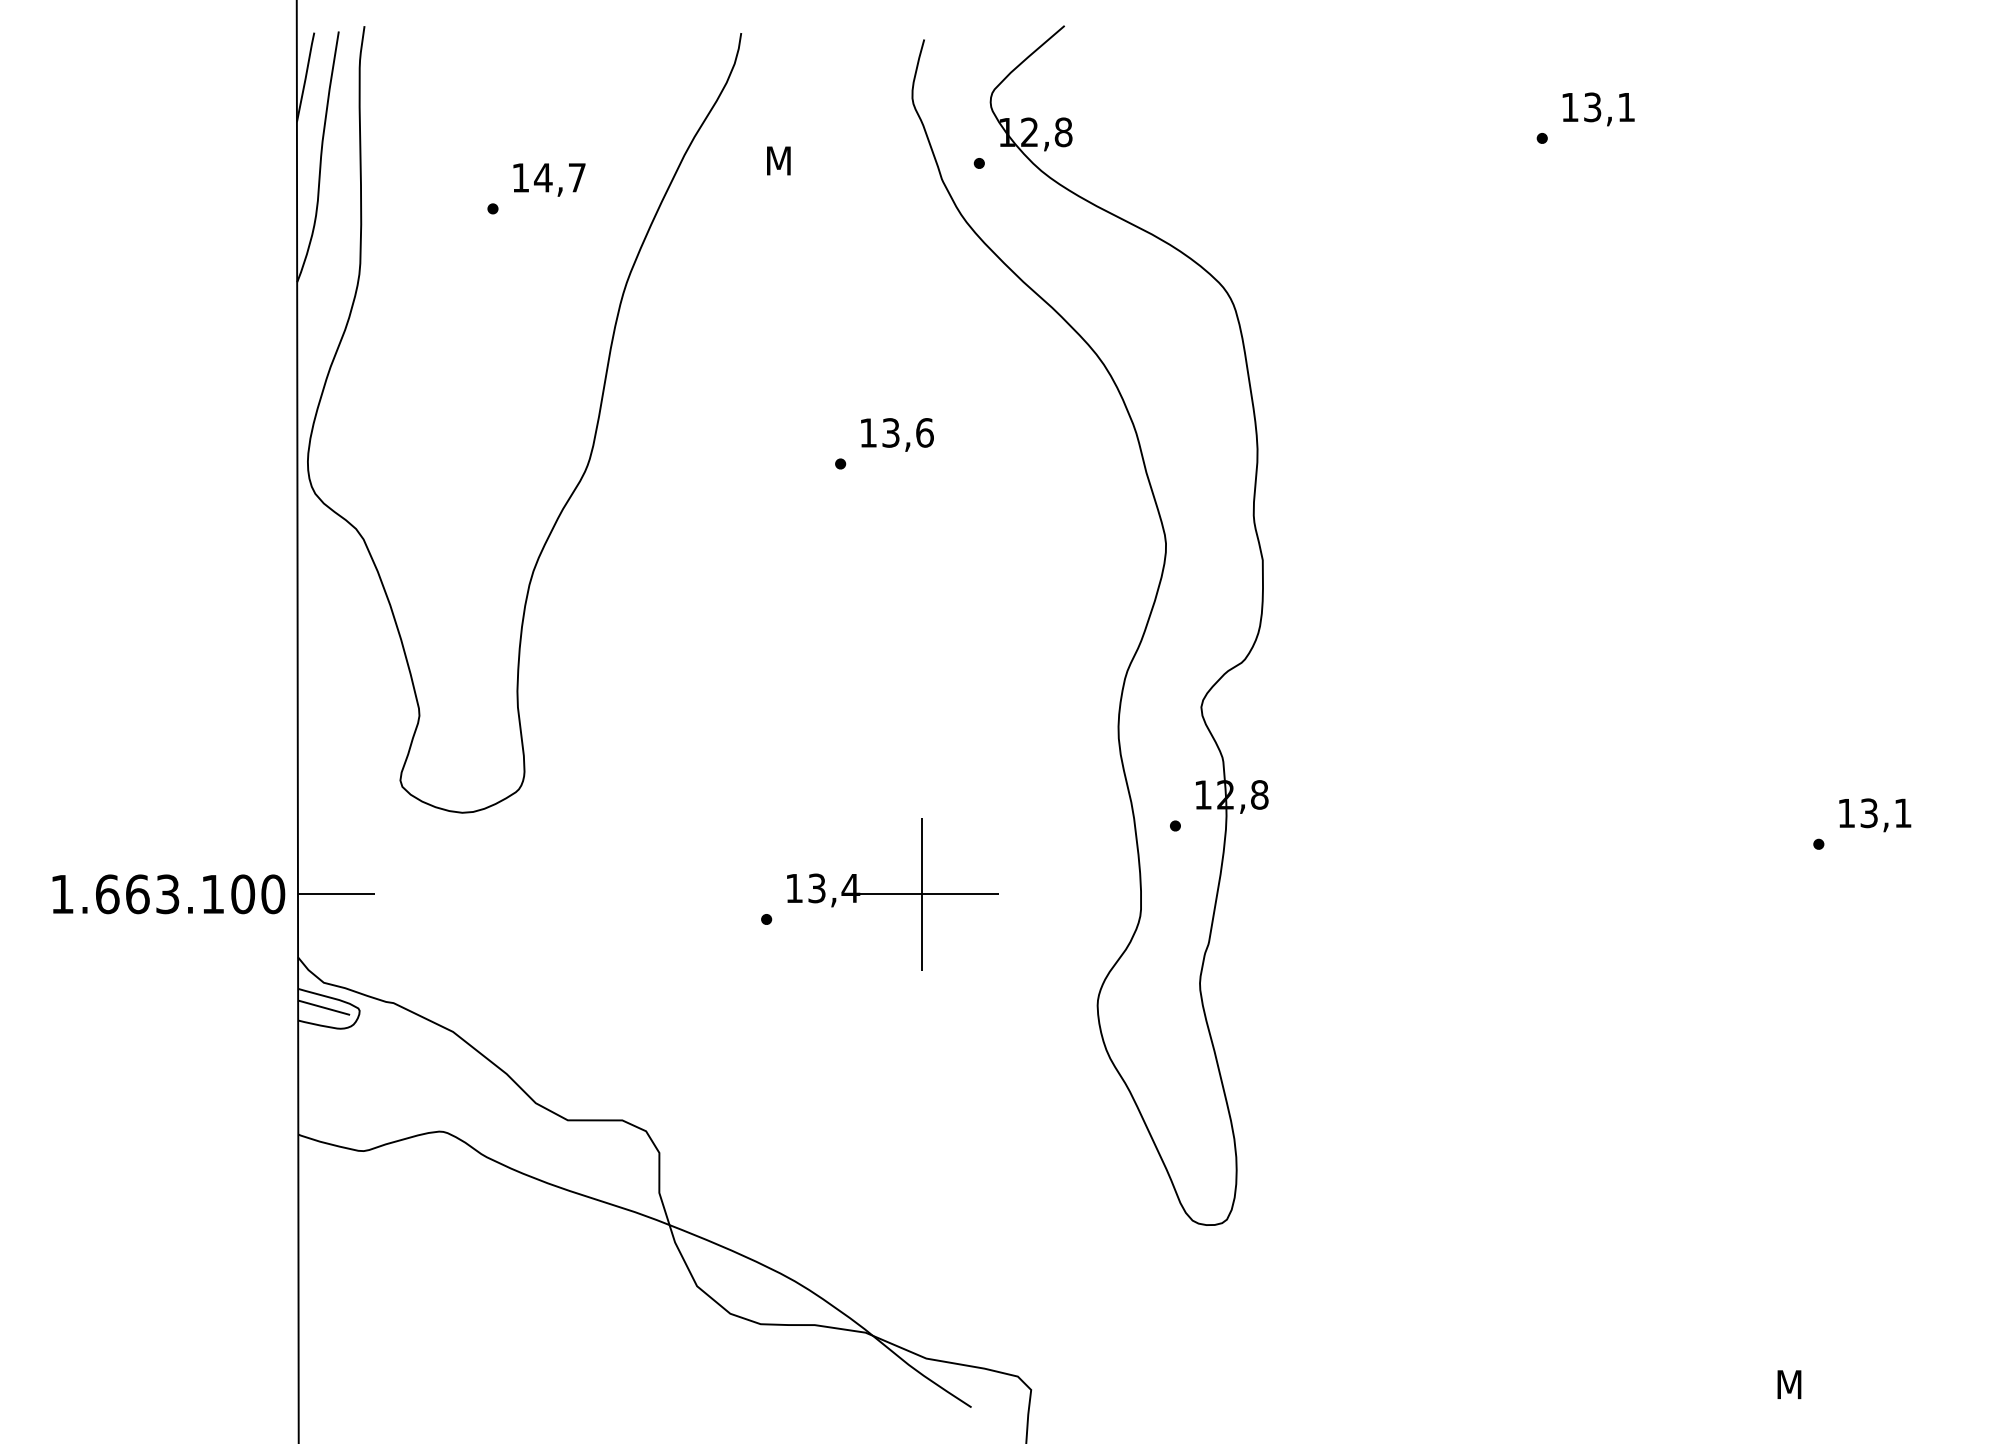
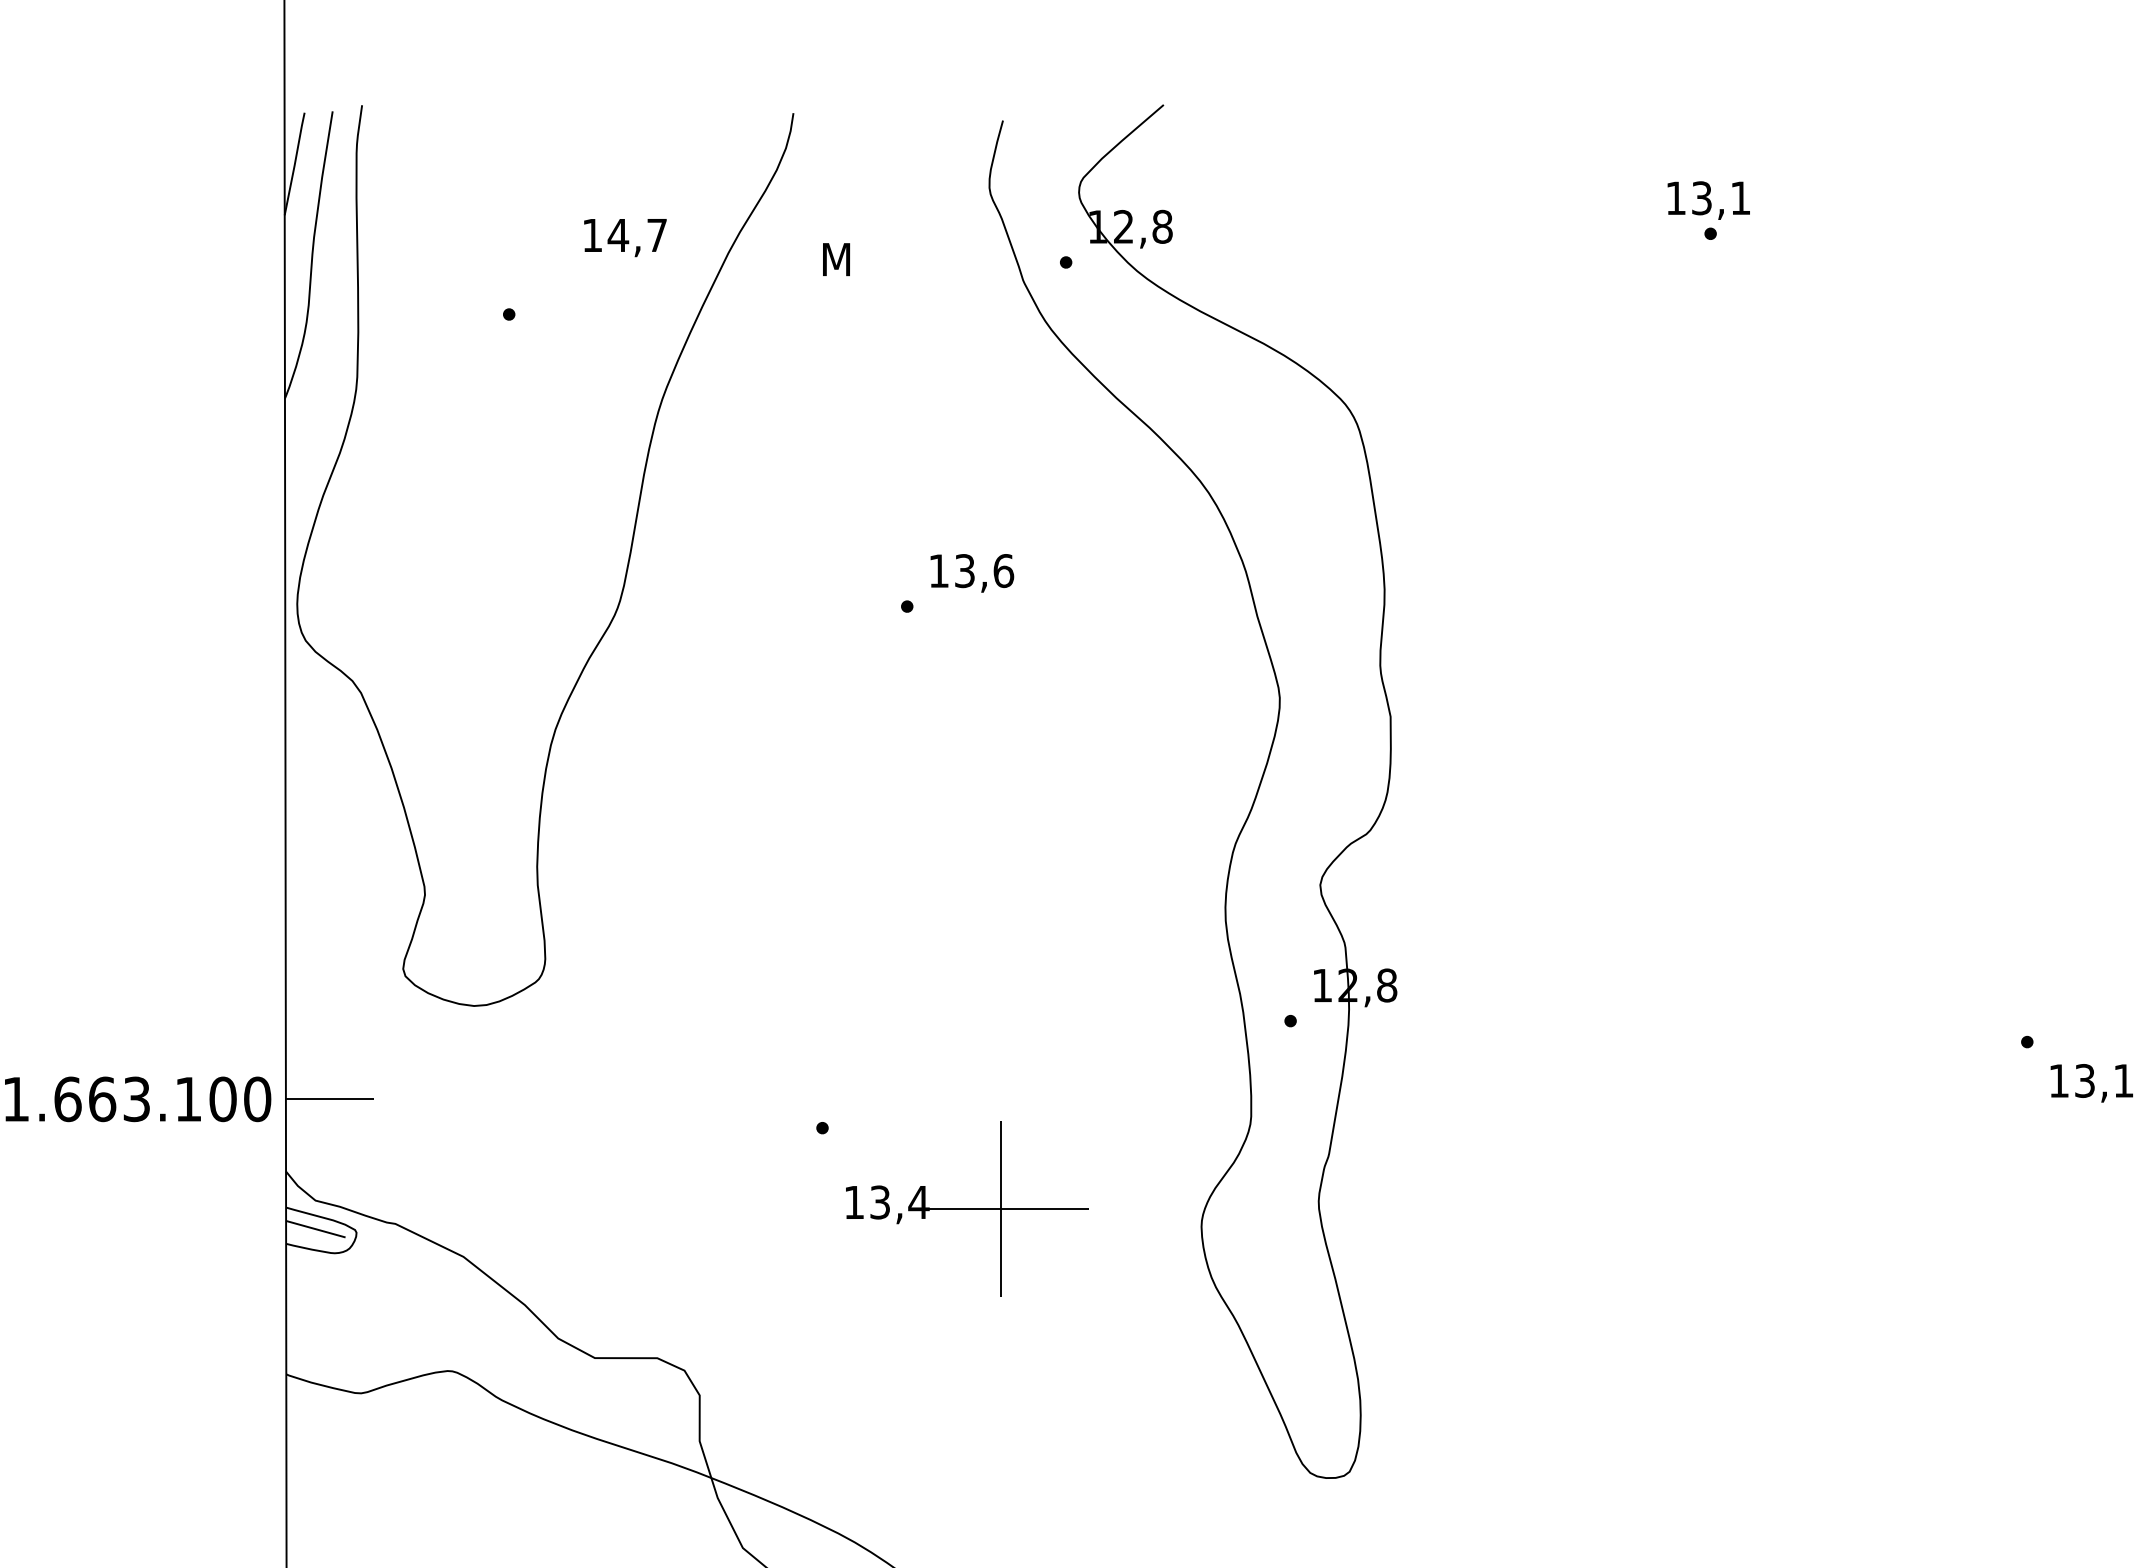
text: (1598, 109) -> (1708, 200), moved
text: (549, 179) -> (625, 237), moved
text: (1875, 815) -> (2092, 1083), moved
part: (892, 894) -> (966, 1209), moved

